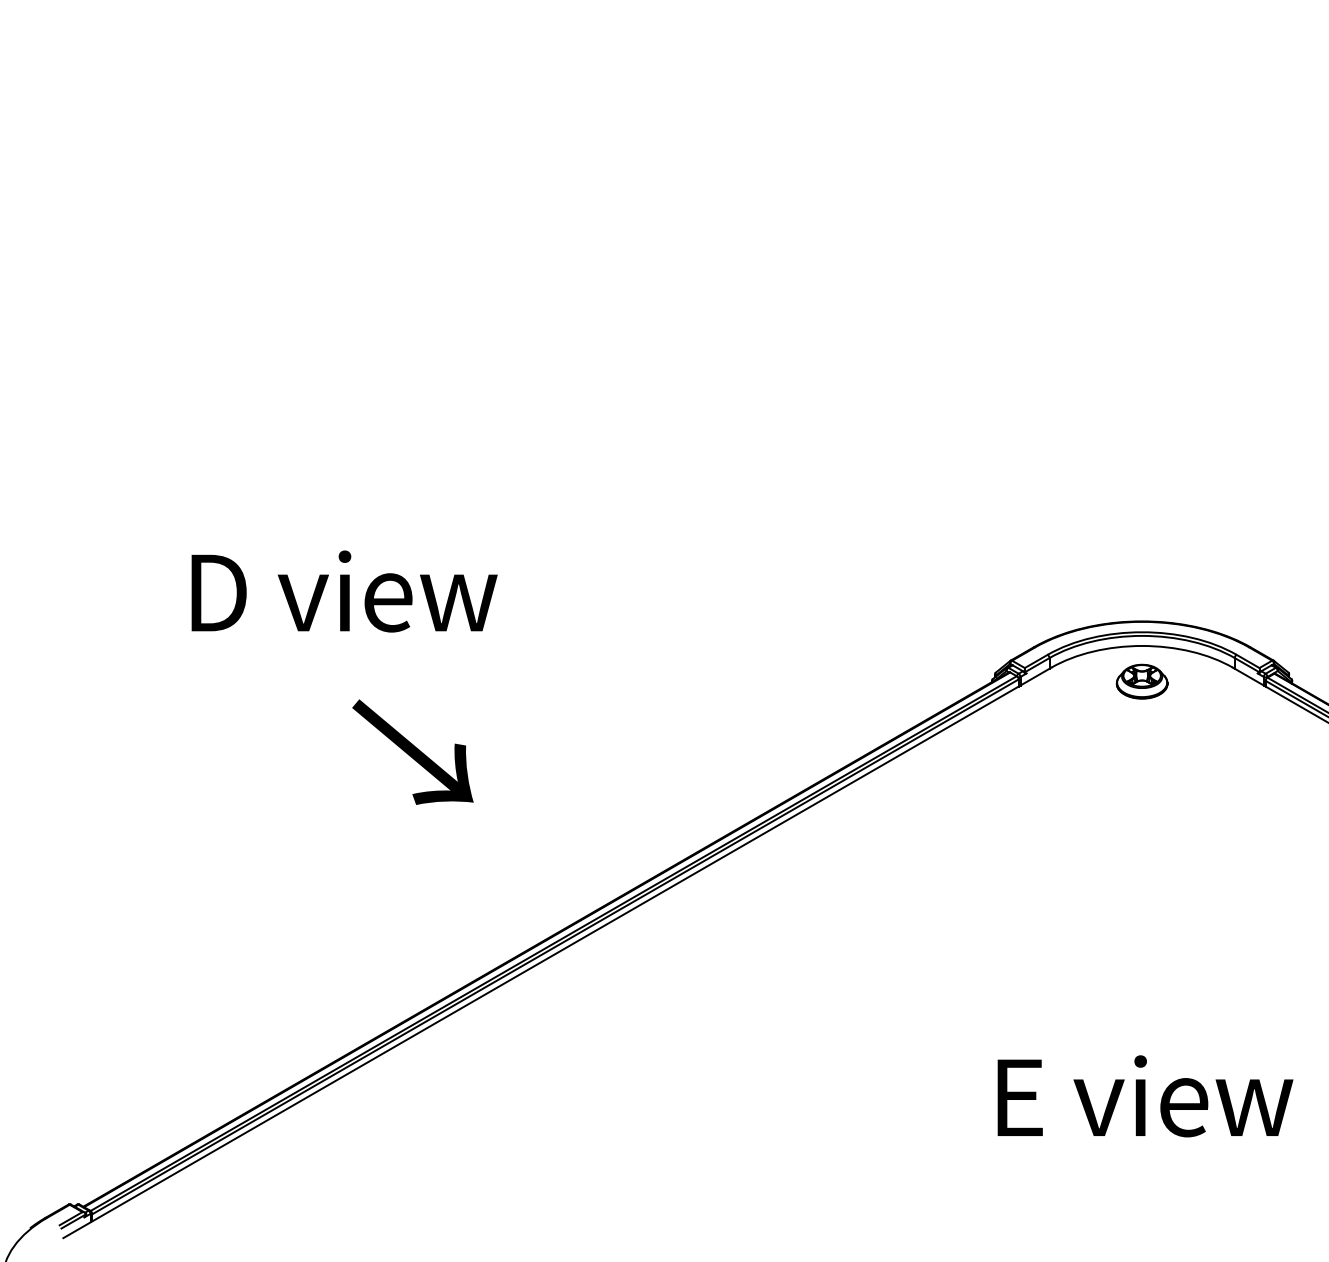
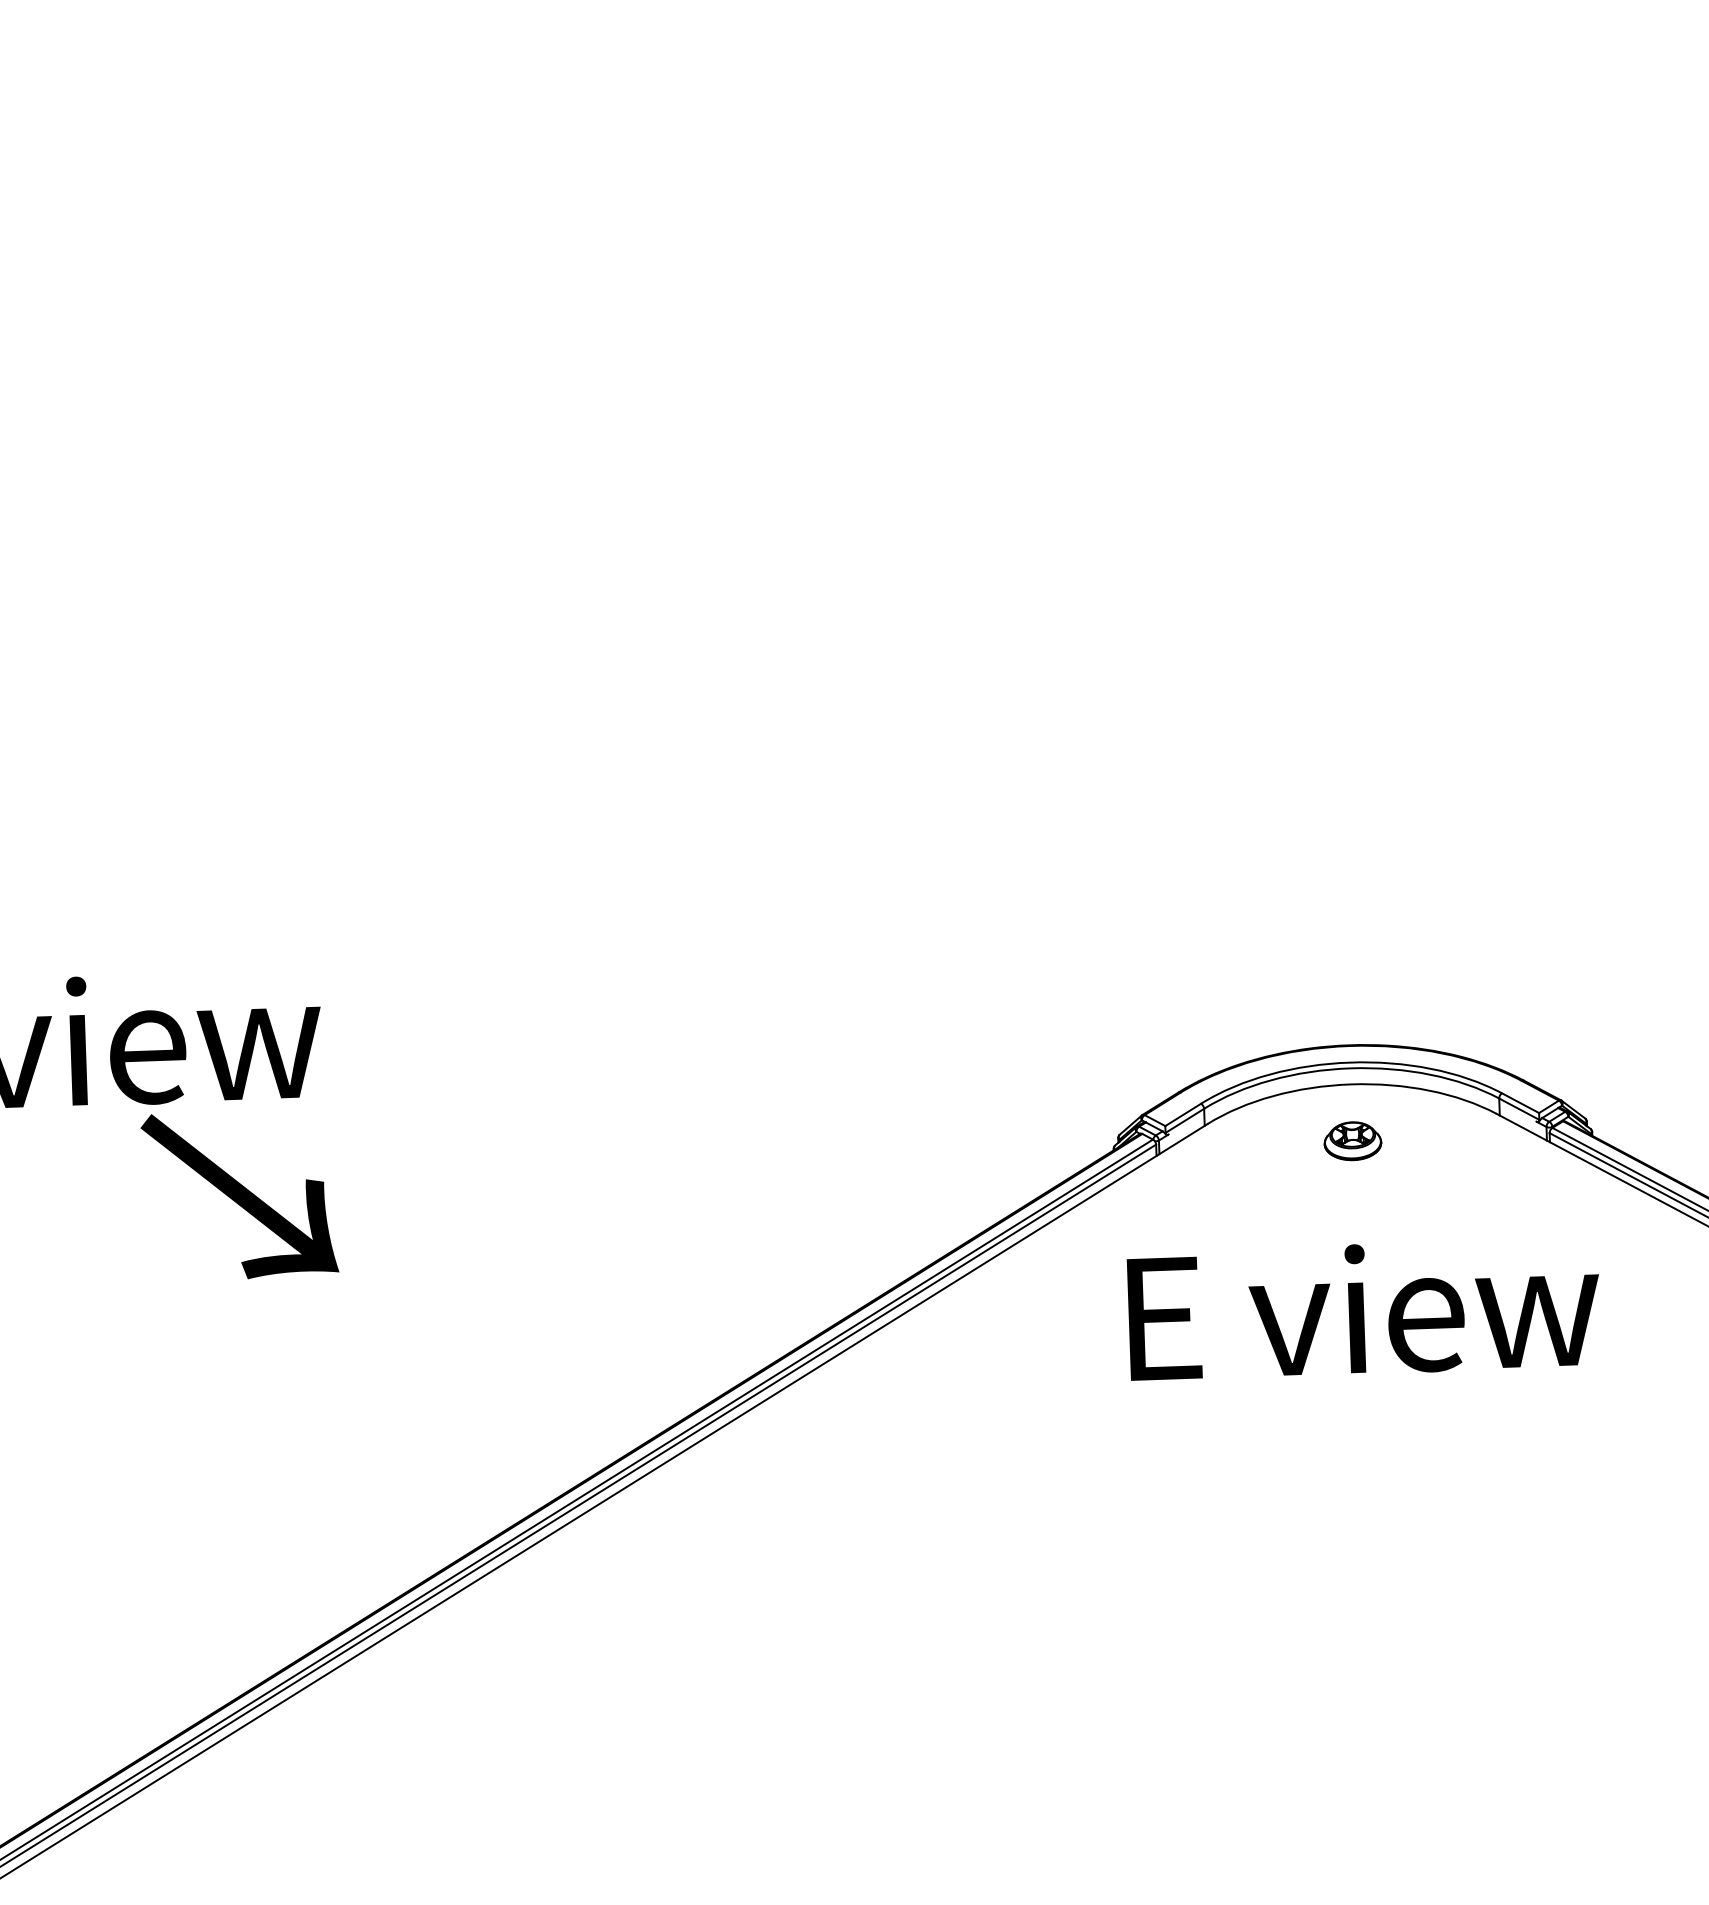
part: (1141, 681) -> (1351, 1141), size x0.7
text: (412, 751) -> (239, 1194), moved
text: (1145, 1096) -> (1364, 1309), moved

